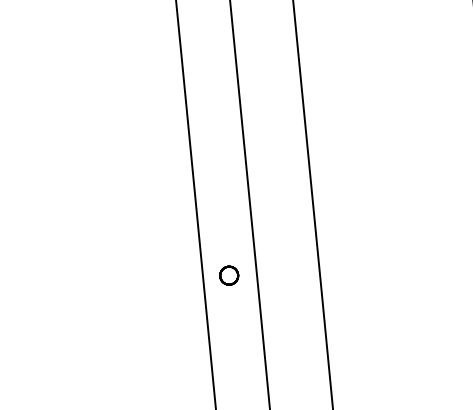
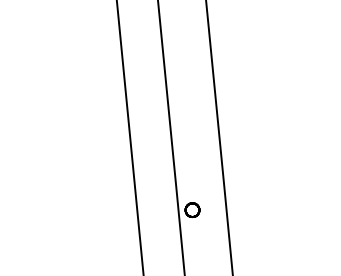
part: (229, 275) -> (192, 210), moved

